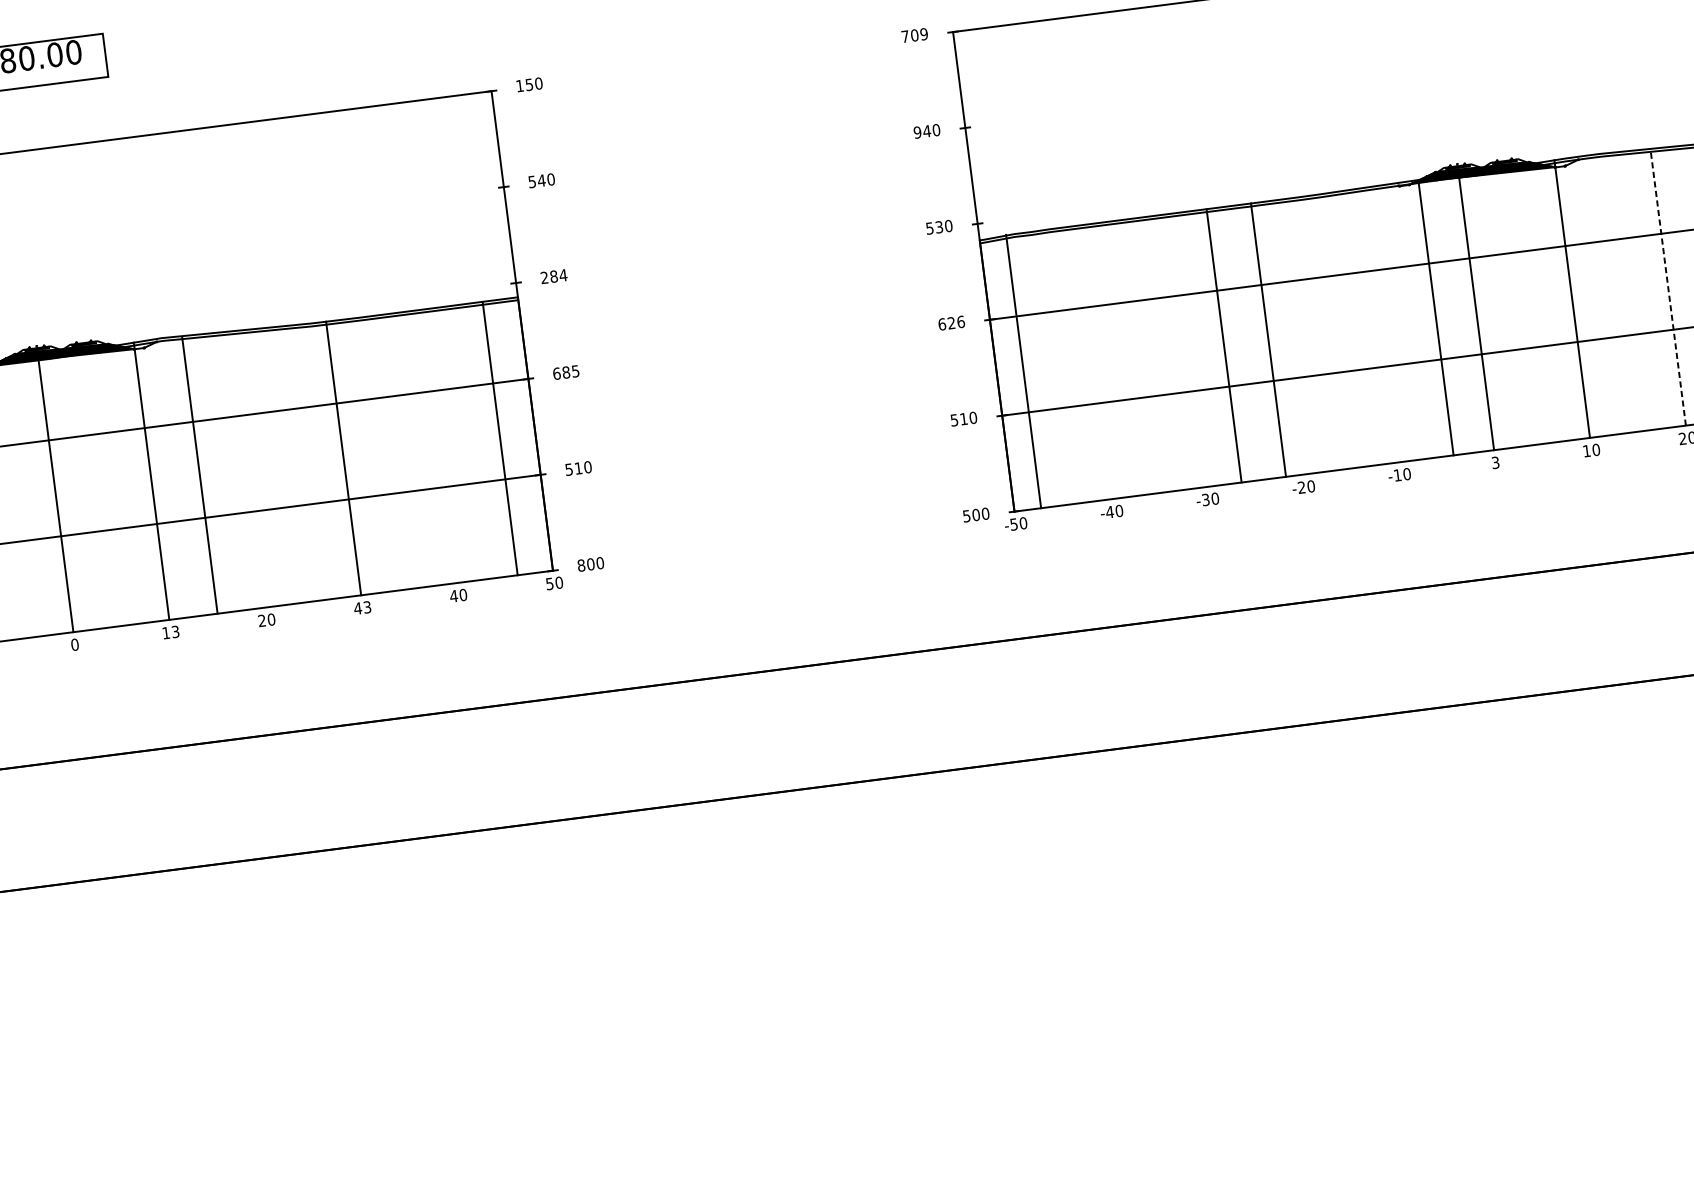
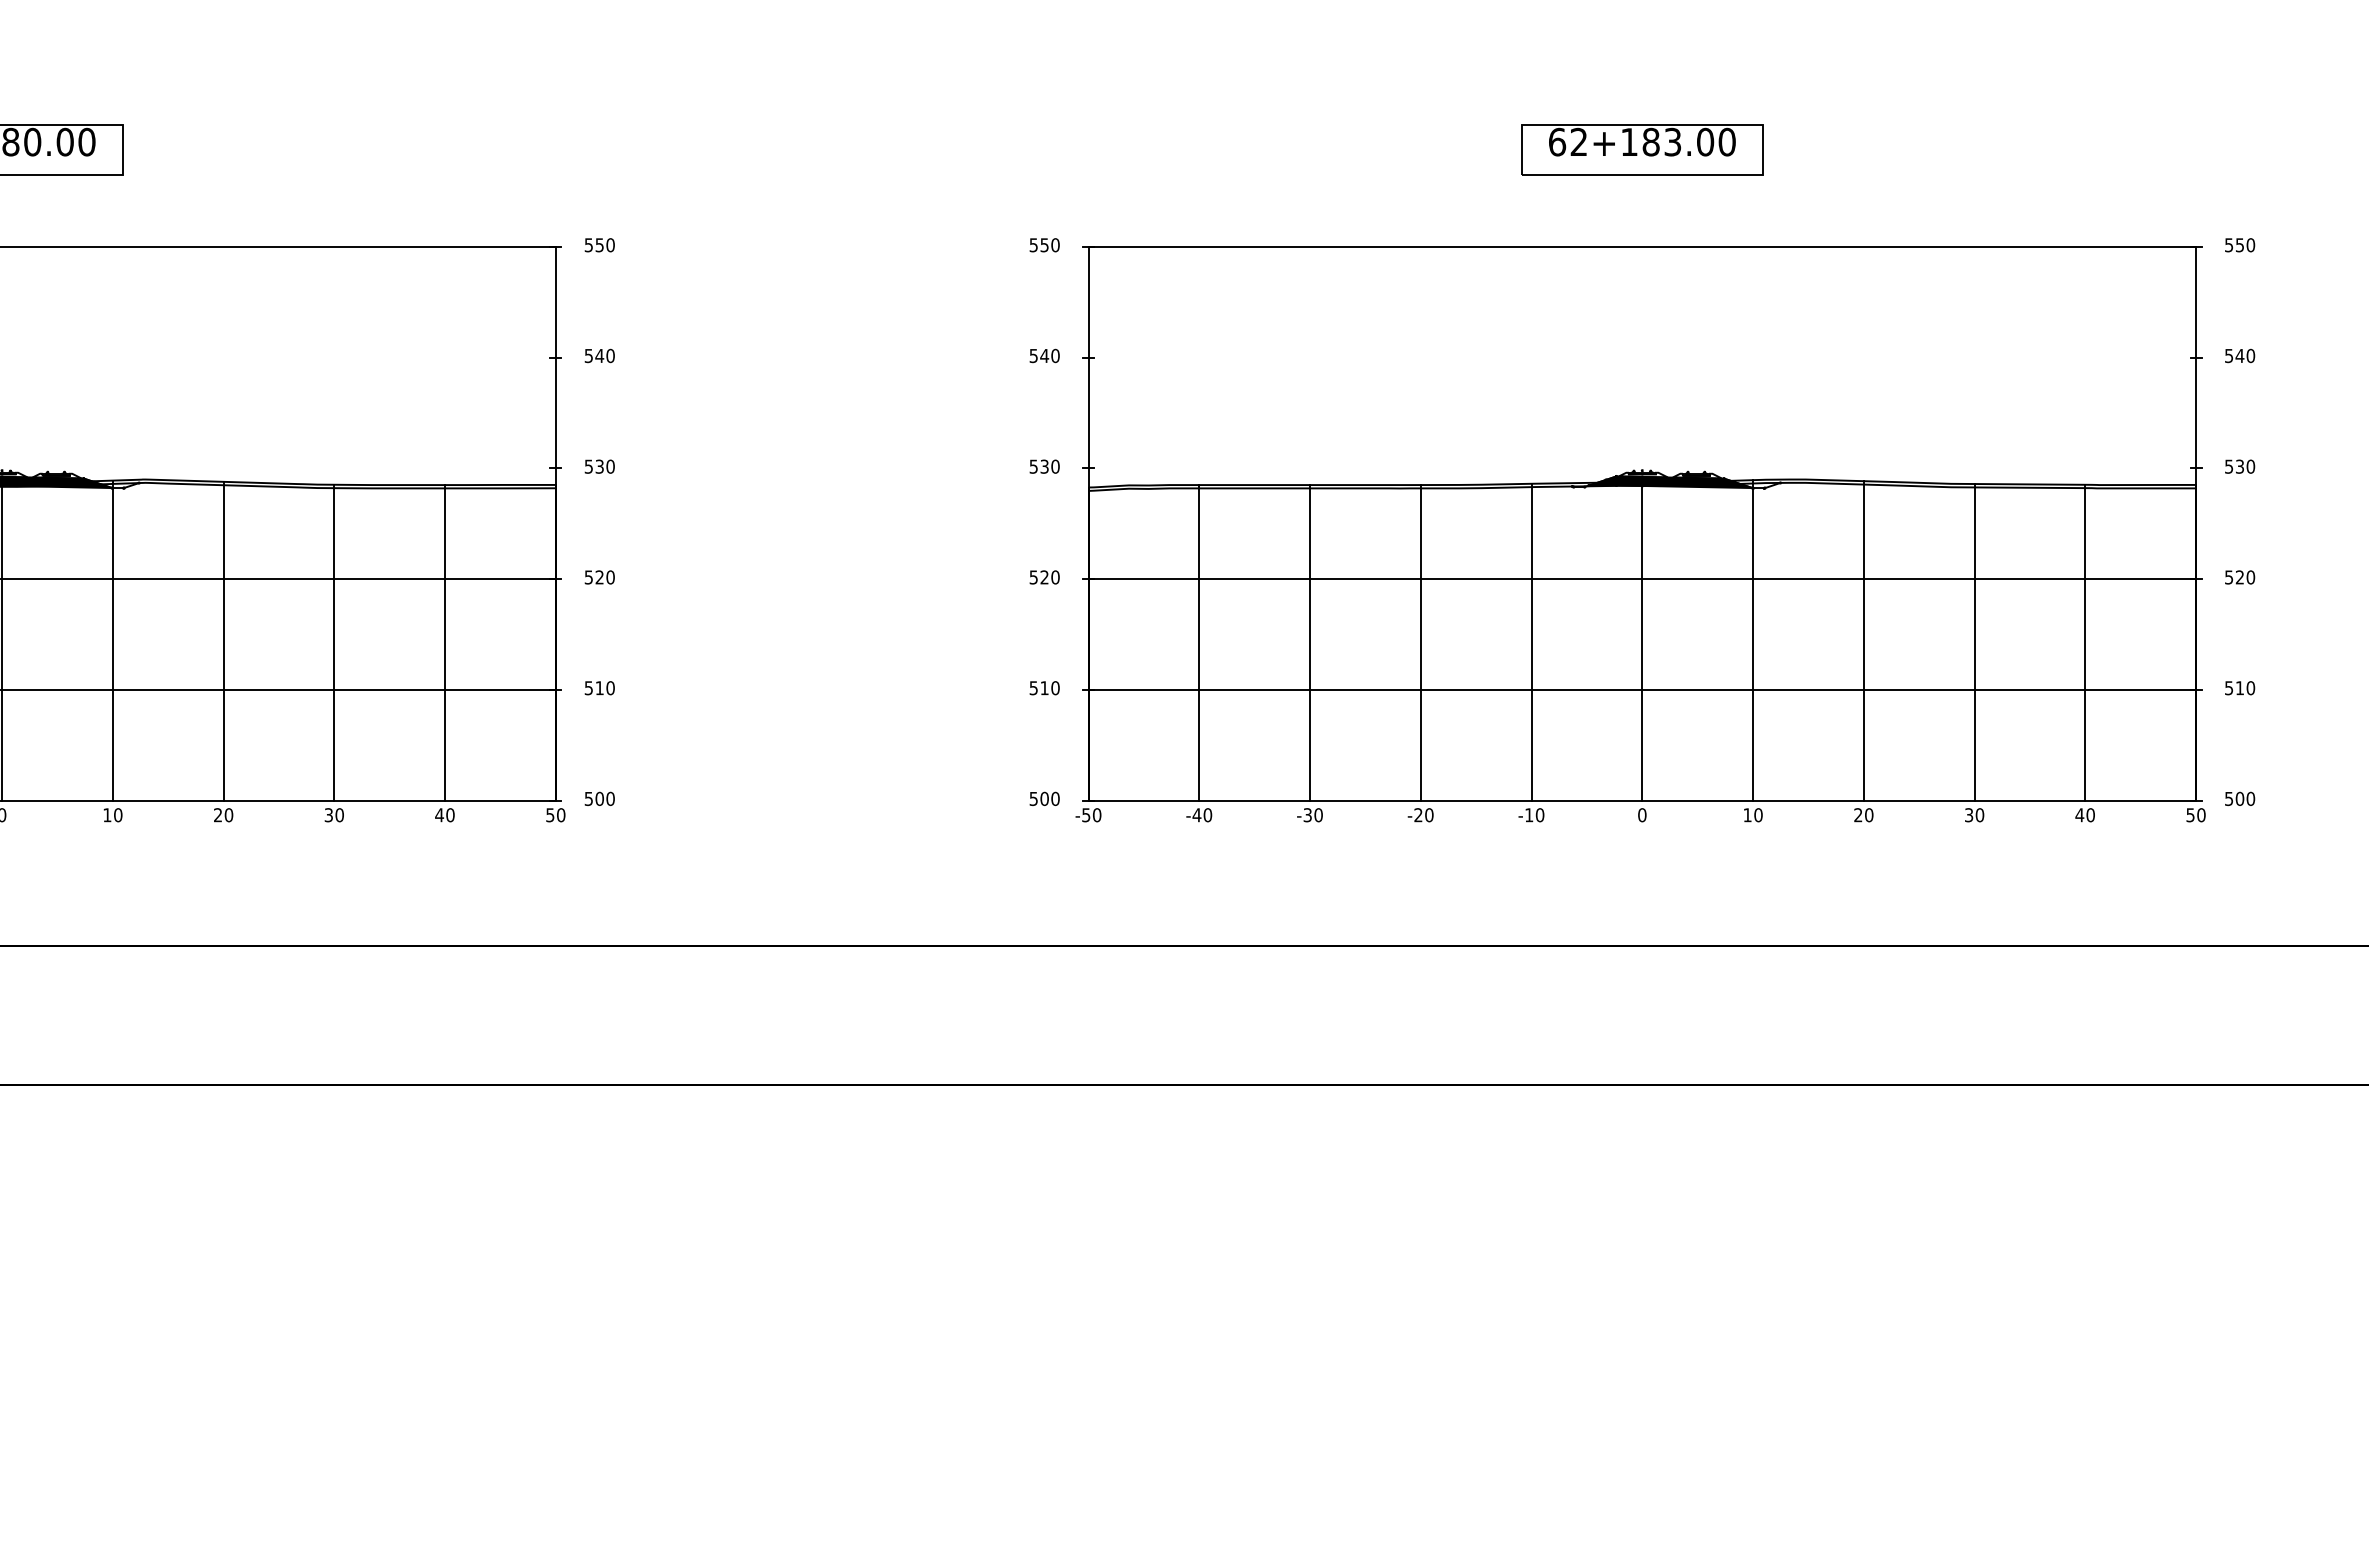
text: (914, 35) -> (1044, 245), 709 -> 550
text: (519, 86) -> (588, 245), 150 -> 550
text: (917, 132) -> (1033, 355), 940 -> 540
text: (553, 276) -> (599, 466), 284 -> 530
line: (1667, 286) -> (1863, 640), dashed -> solid
line: (1435, 317) -> (1531, 641), moved
text: (951, 323) -> (1044, 577), 626 -> 520
line: (1268, 339) -> (1310, 642), moved
line: (1223, 345) -> (1420, 642), moved
line: (1023, 371) -> (1199, 642), moved
text: (566, 372) -> (599, 577), 685 -> 520
line: (500, 438) -> (445, 642), moved
text: (1495, 463) -> (1642, 815), 3 -> 0
line: (199, 475) -> (223, 640), moved
text: (581, 565) -> (588, 798), 800 -> 500
text: (362, 608) -> (333, 815), 43 -> 30
text: (175, 632) -> (118, 815), 13 -> 10

